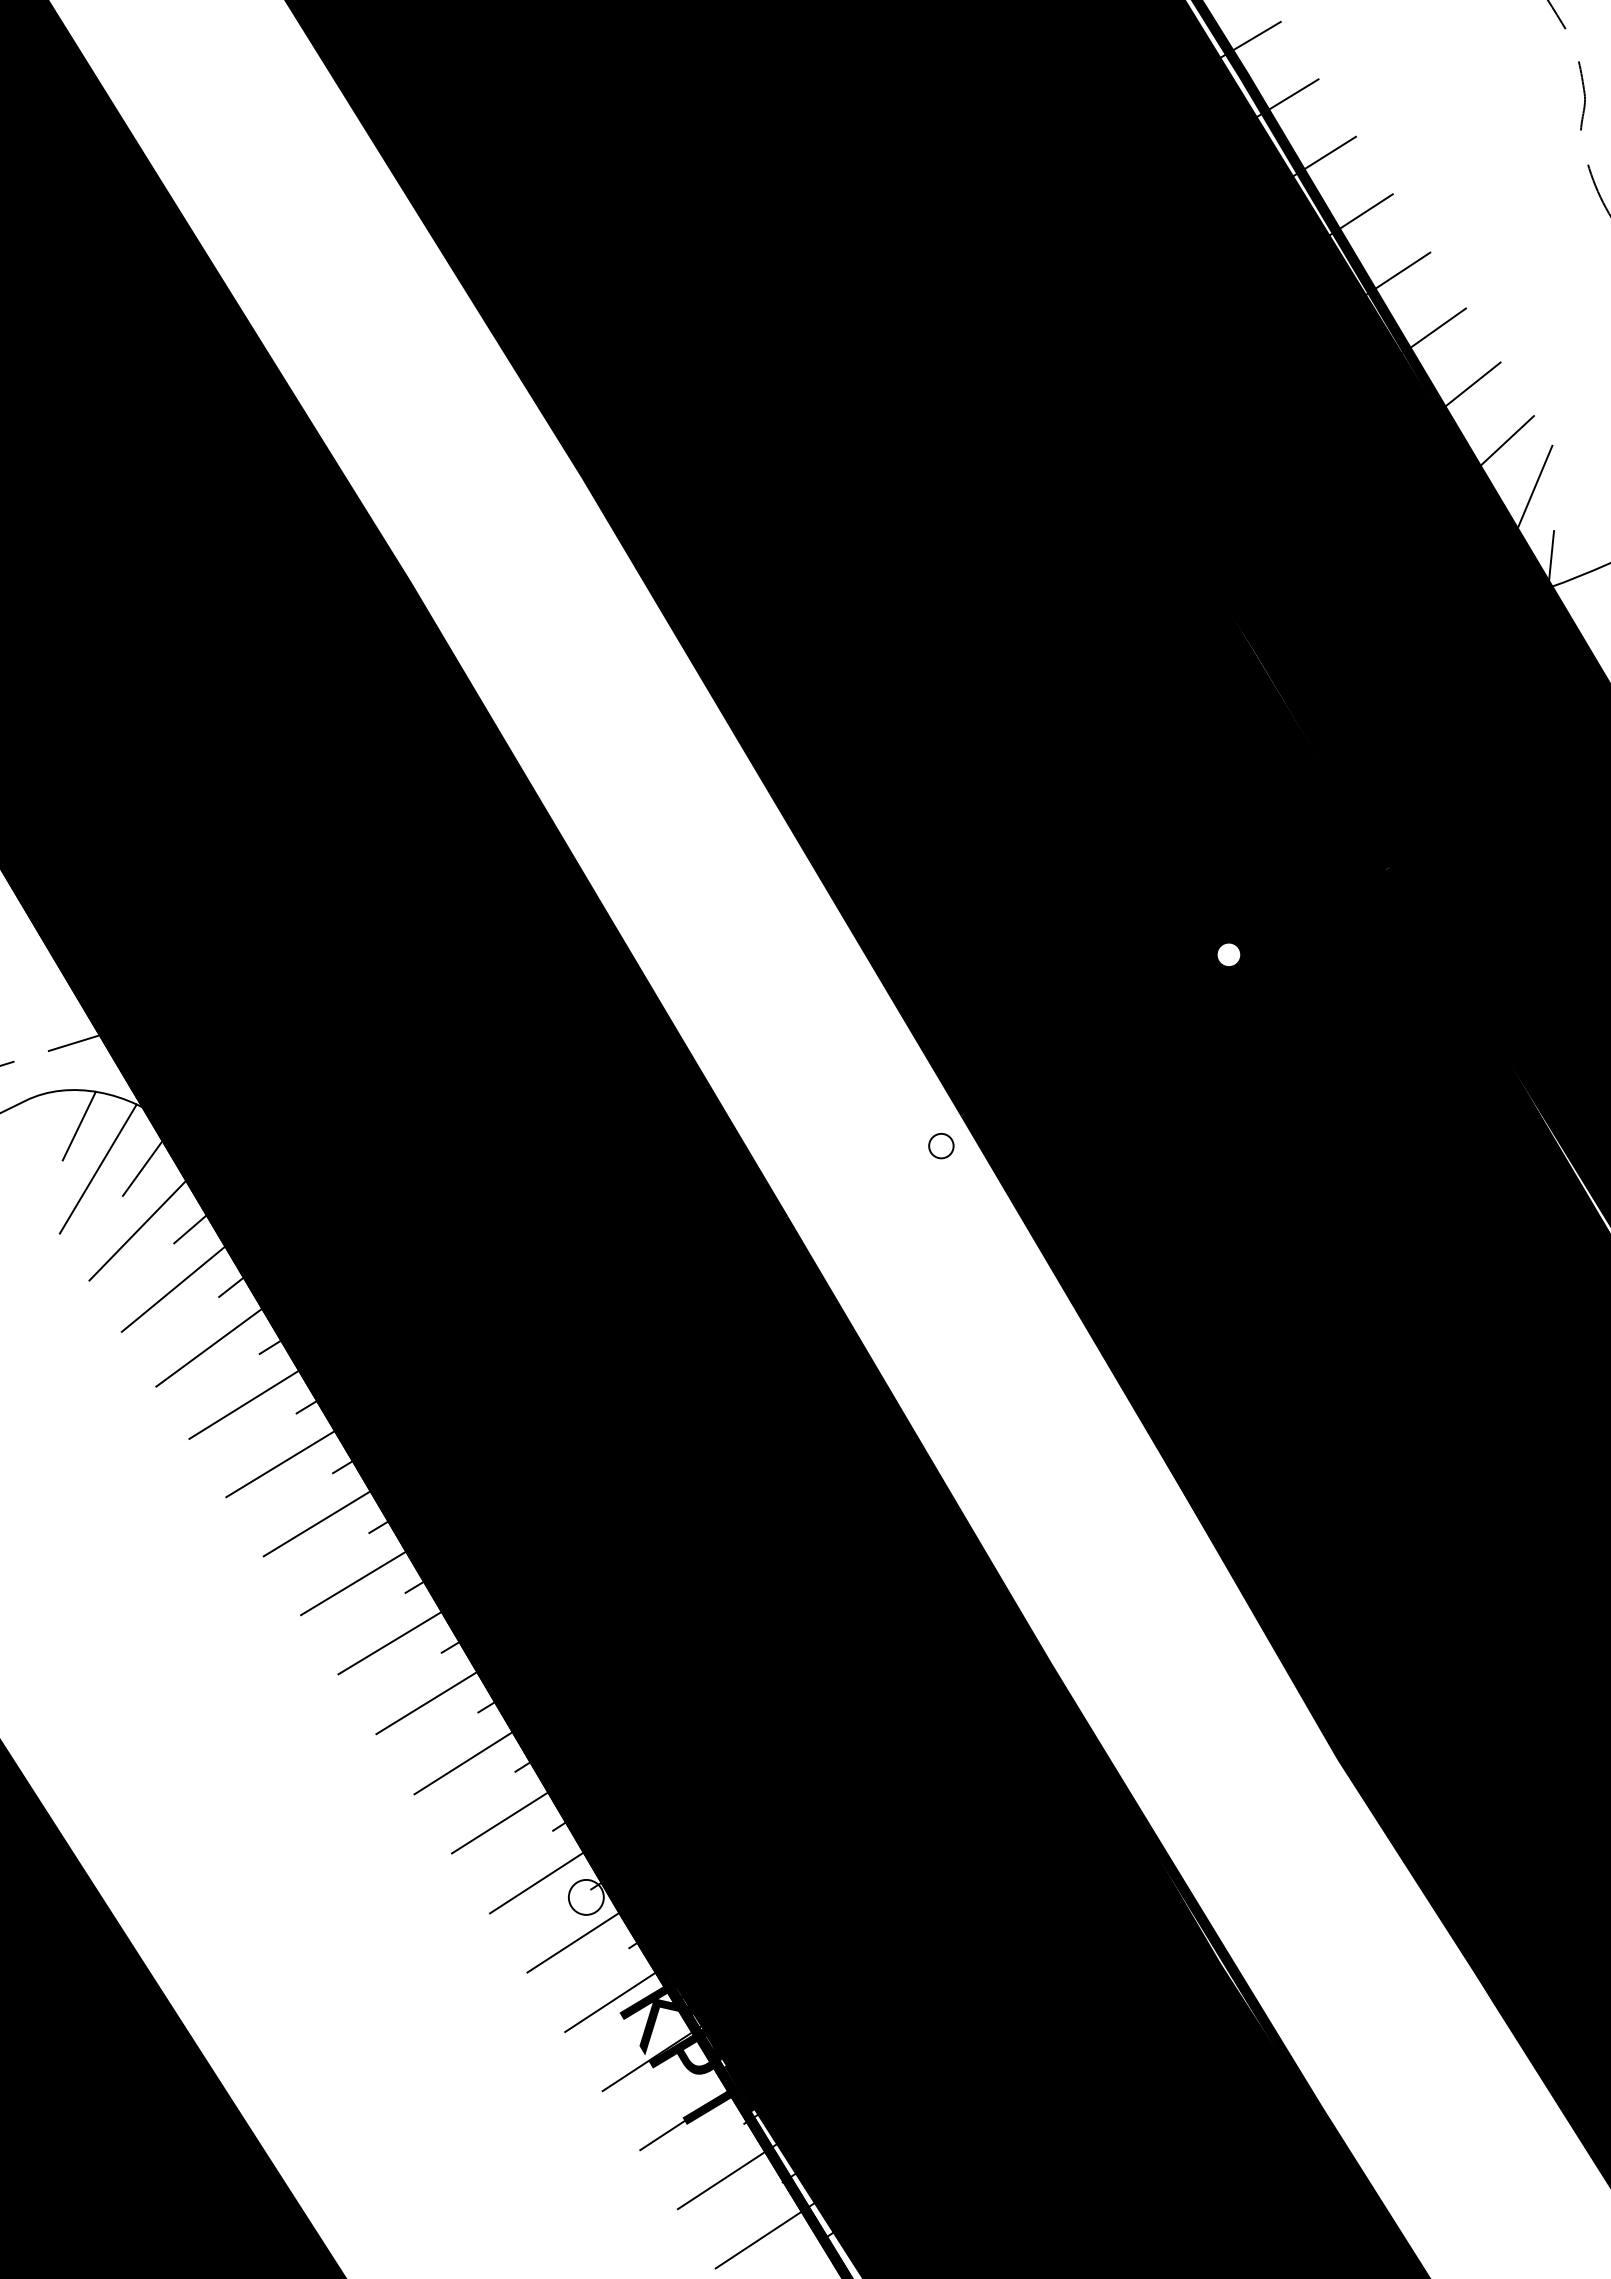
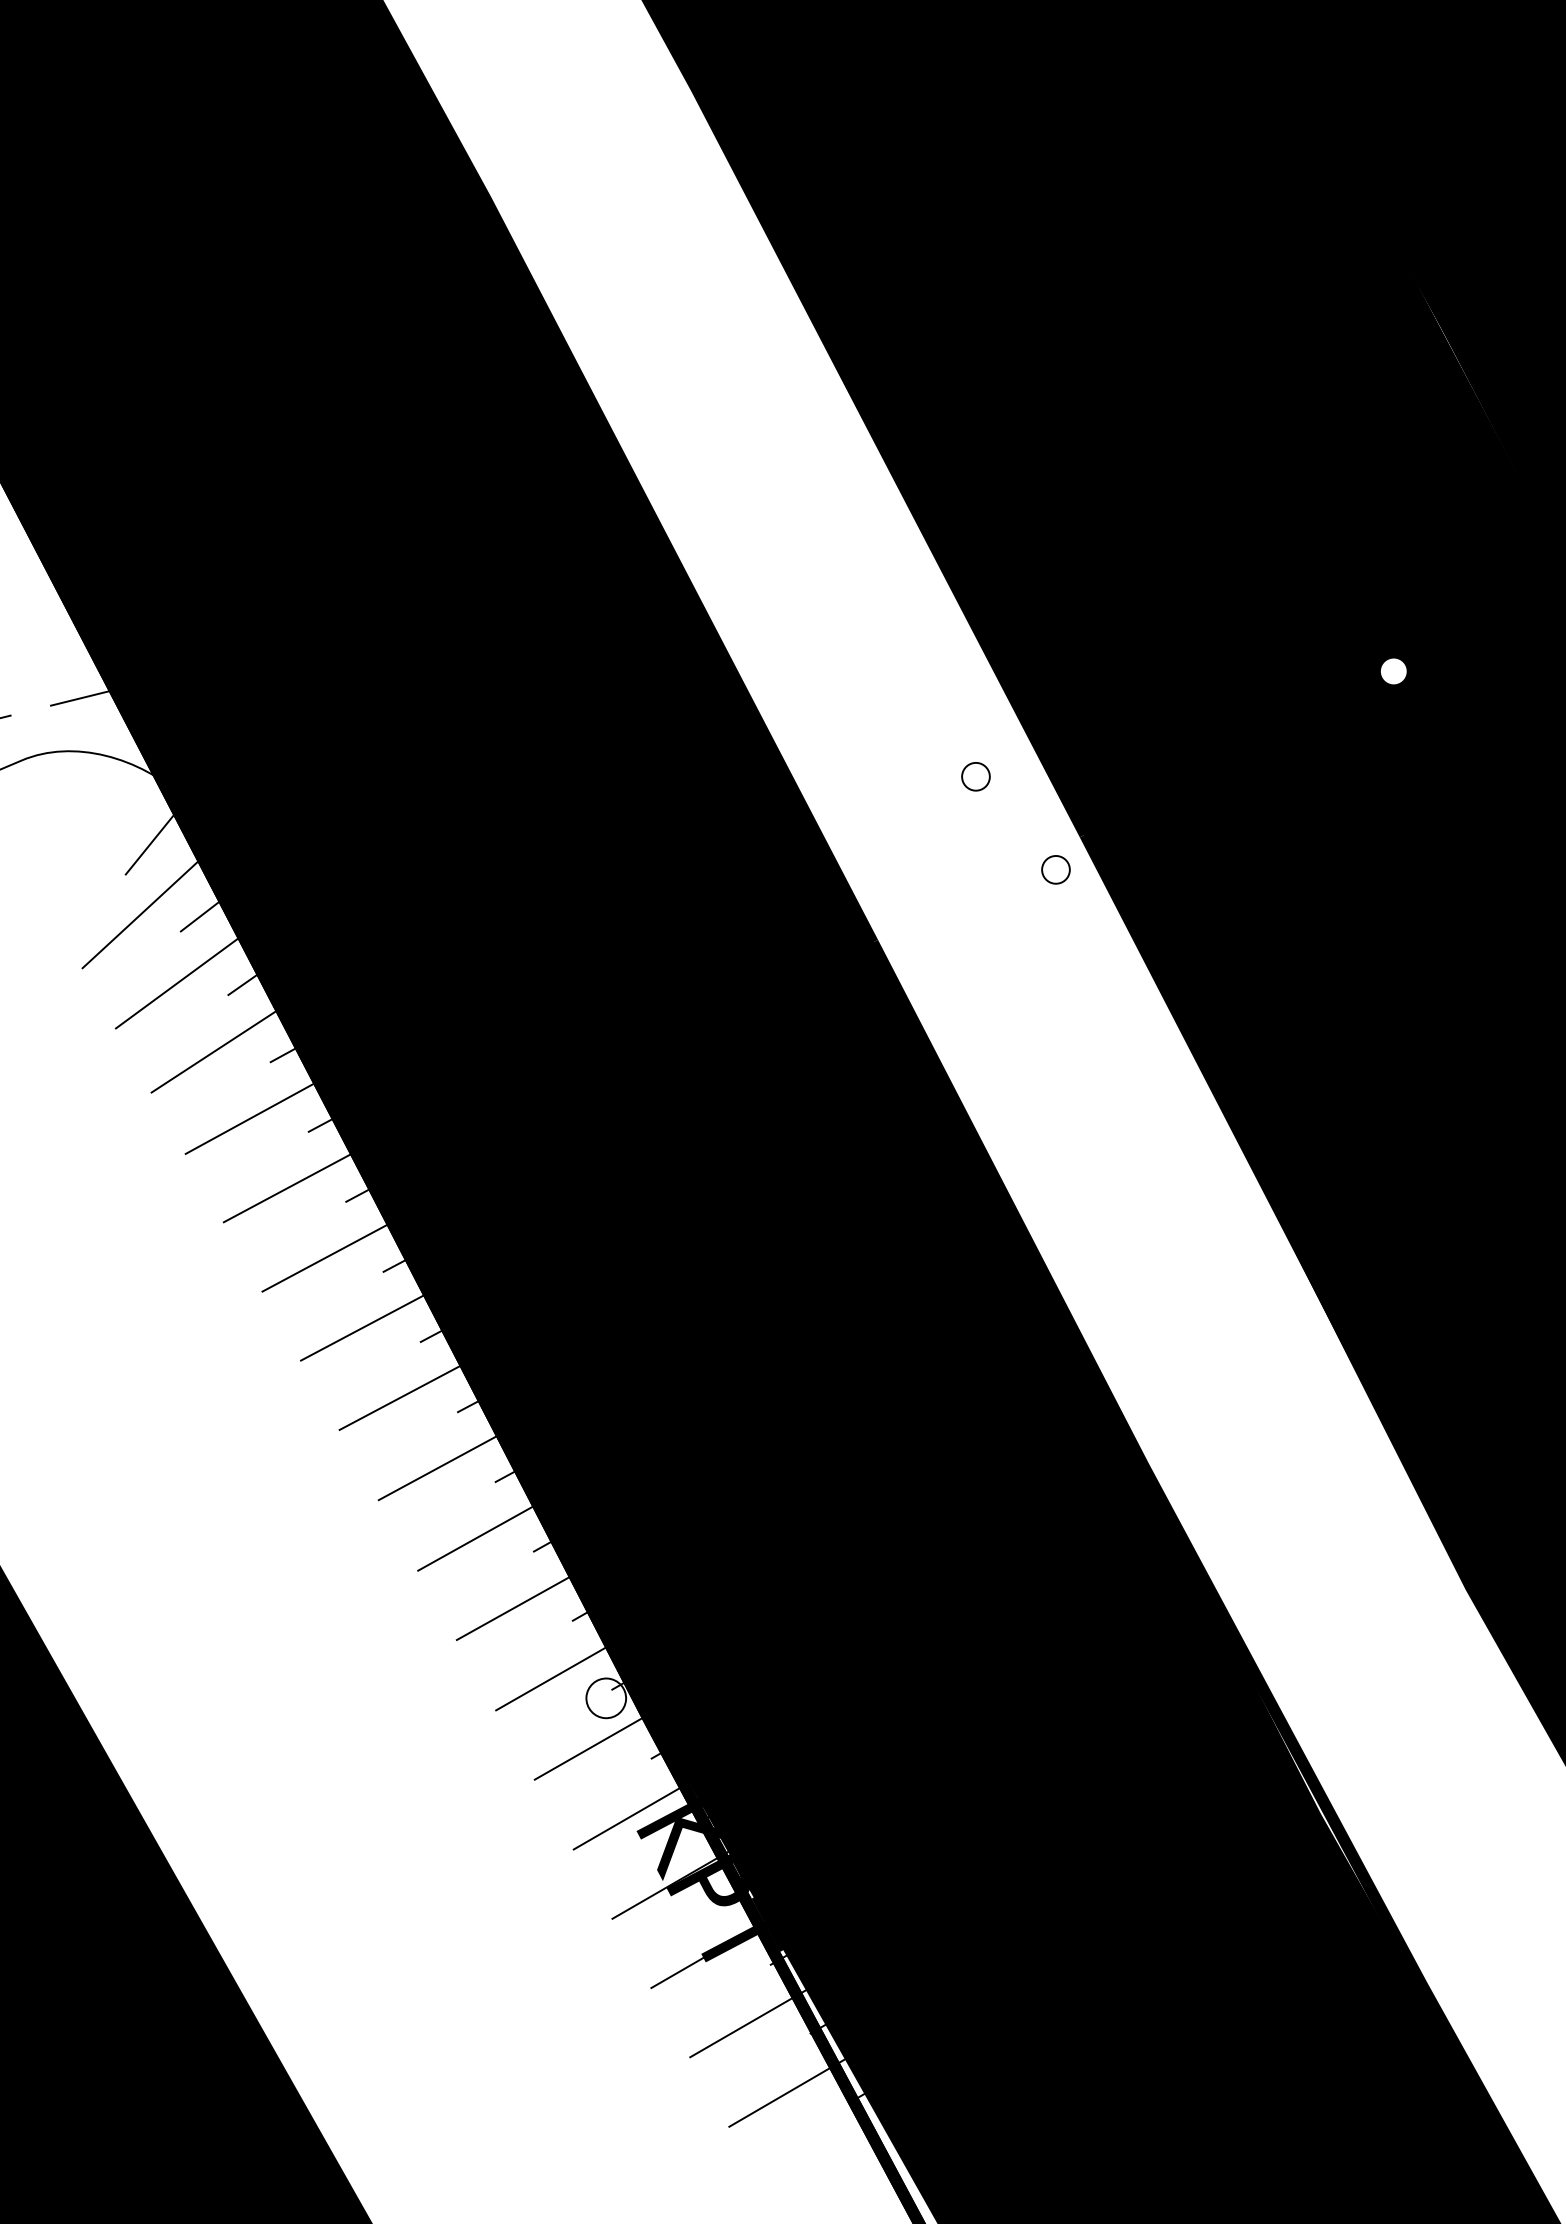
circle: (866, 1068) -> (976, 777), added
line: (78, 1125) -> (79, 791), removed
line: (97, 1168) -> (98, 841), removed

